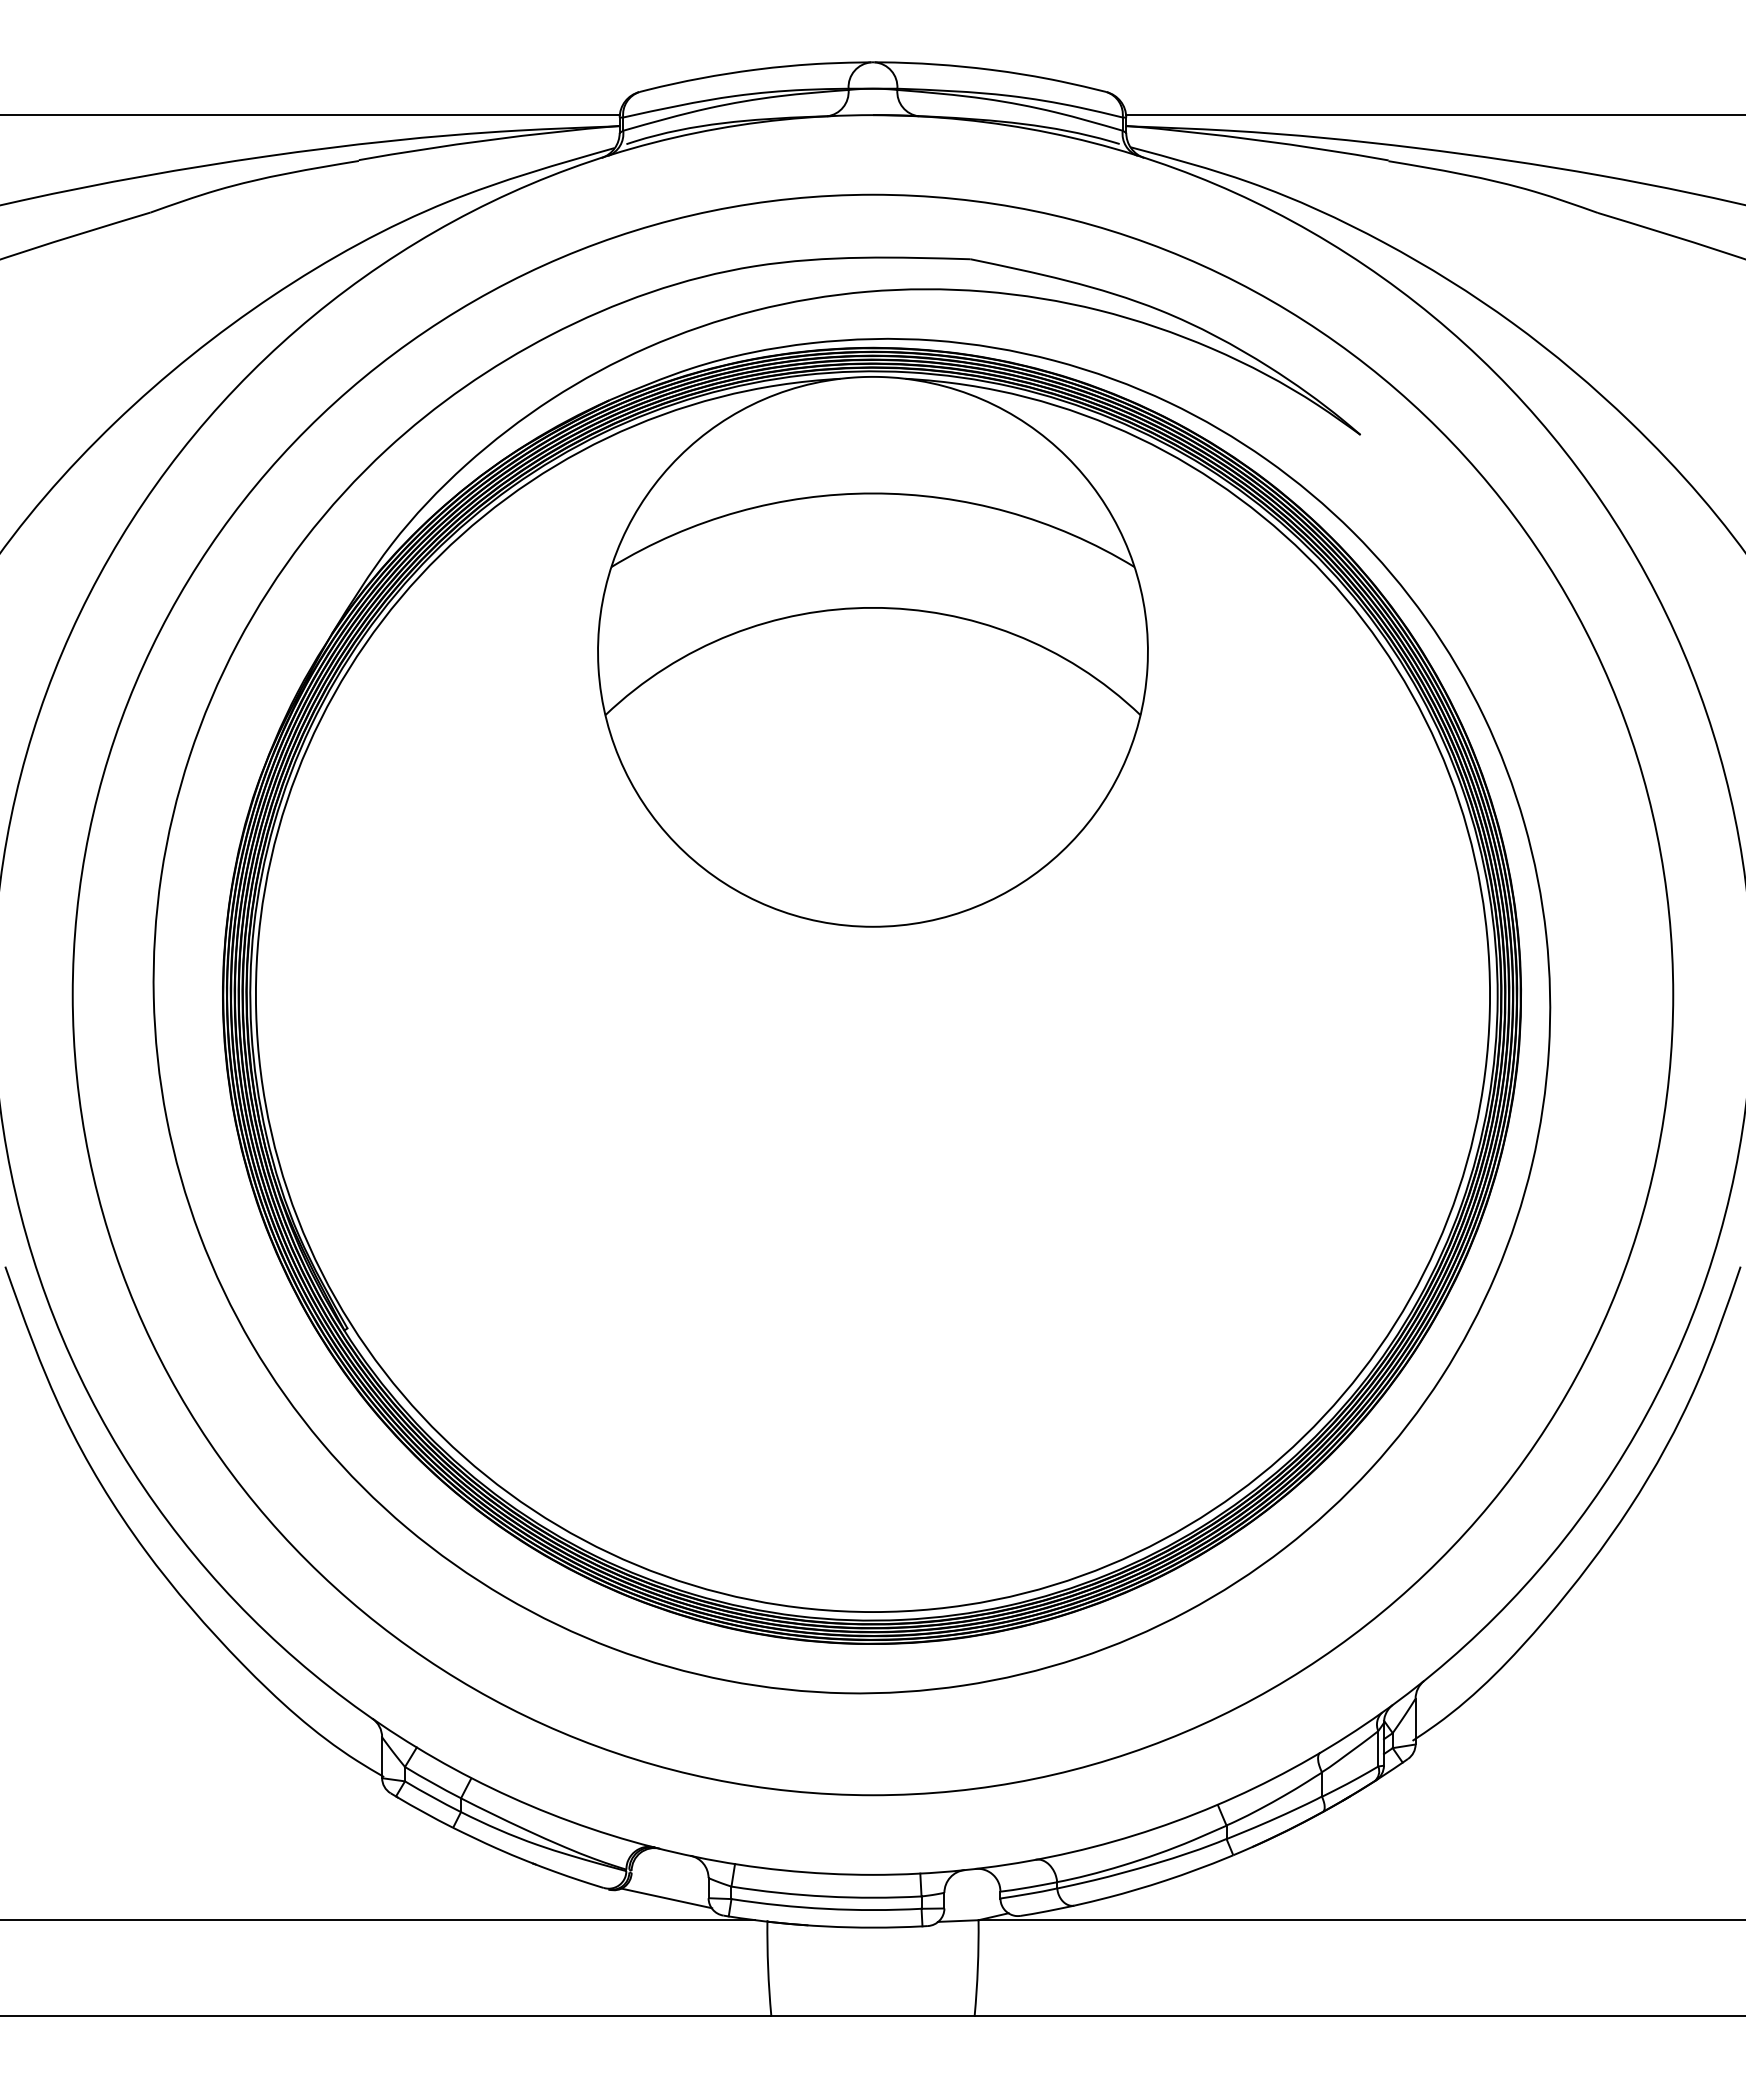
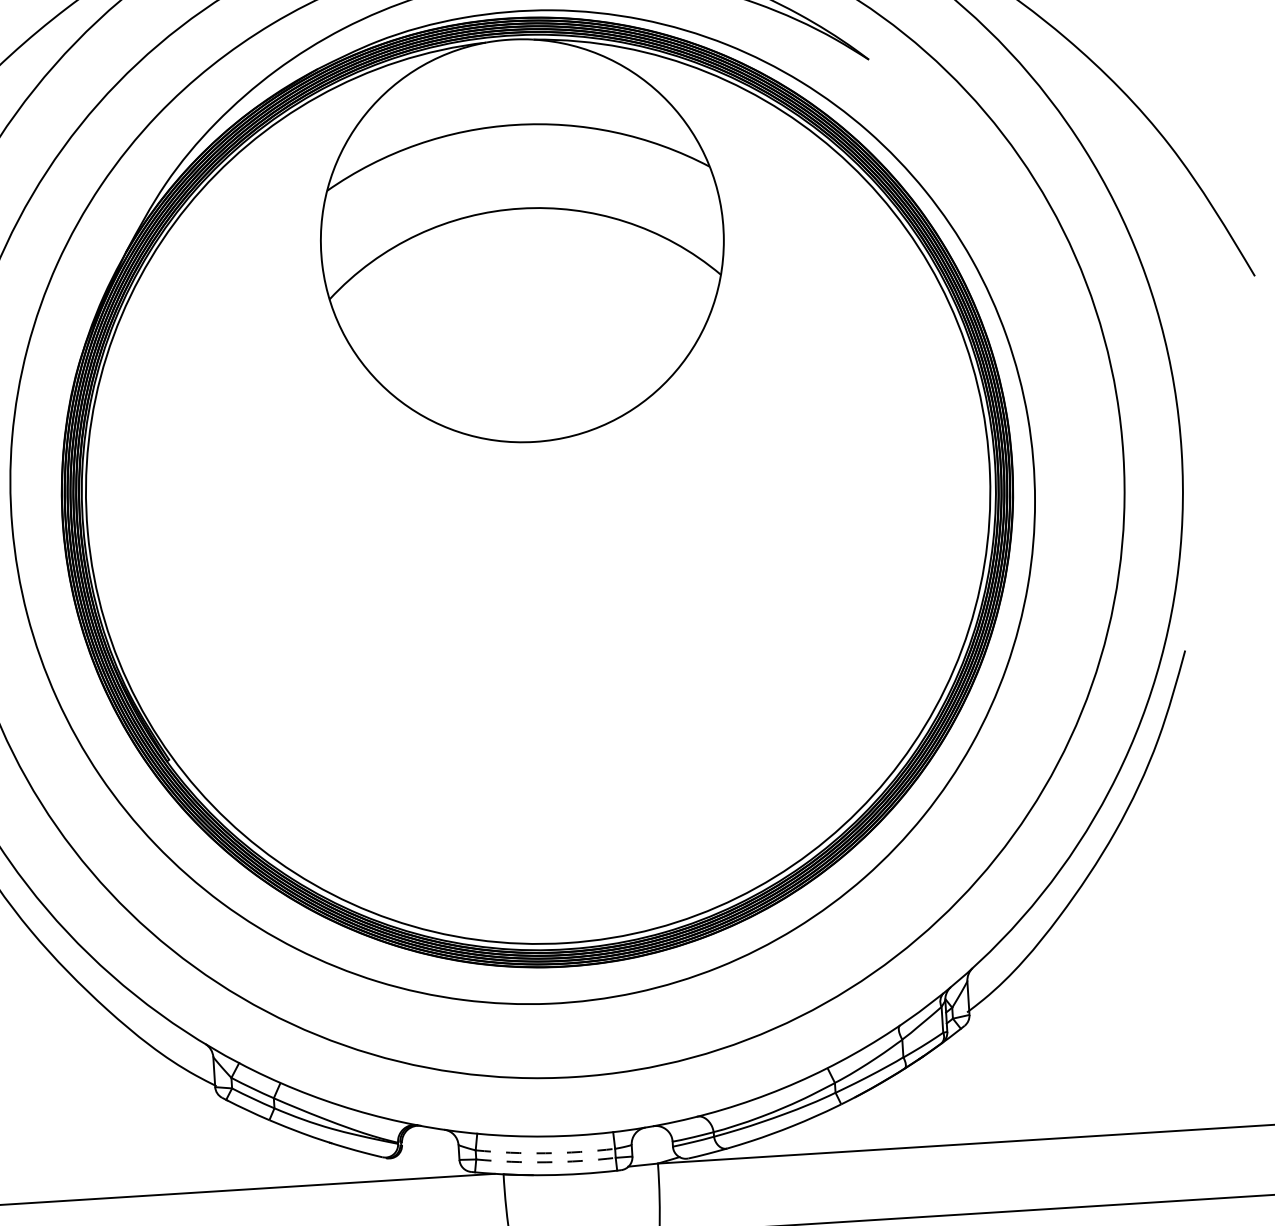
arc: (826, 1896) -> (545, 1153), solid -> dashed
line: (666, 1898) -> (428, 1162), removed
arc: (826, 1908) -> (546, 1162), solid -> dashed

